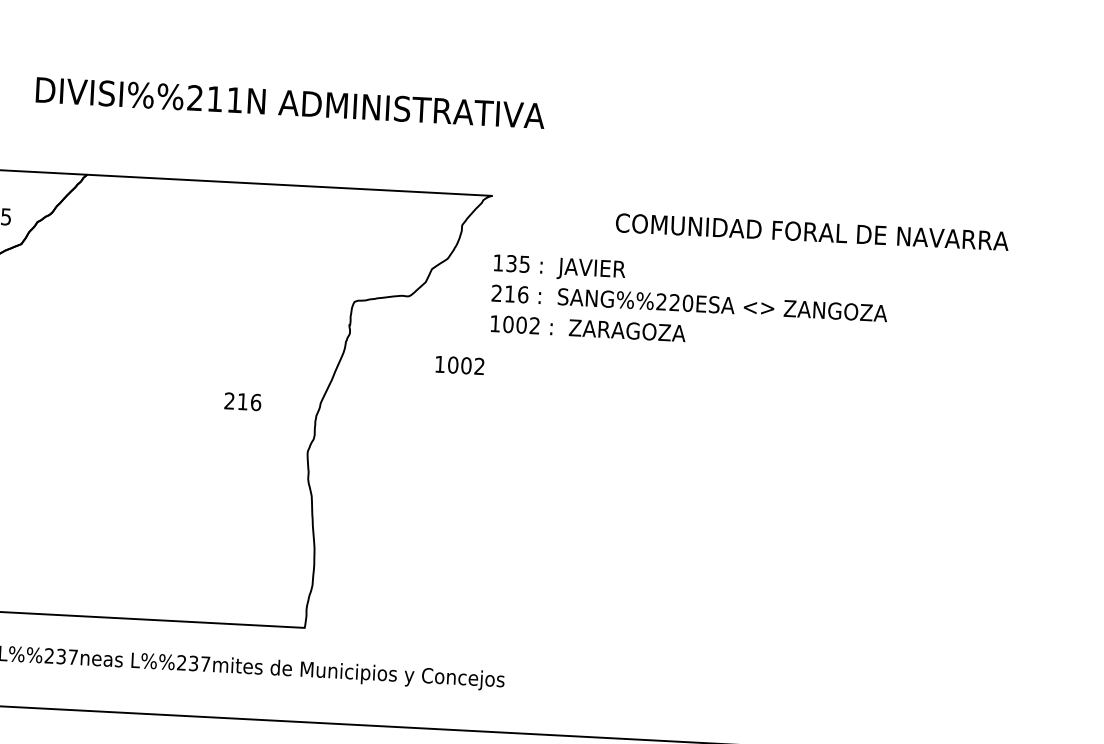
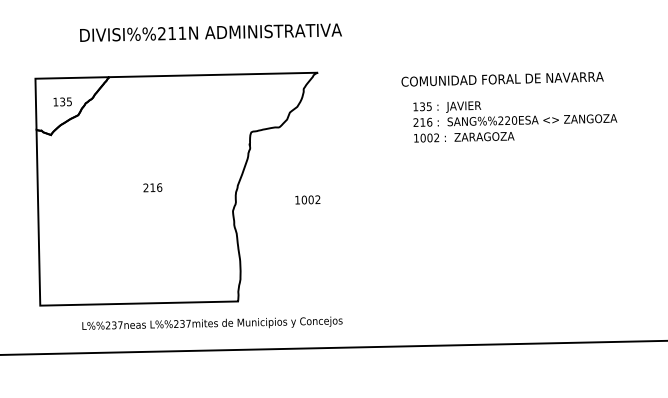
text: (812, 232) -> (502, 79), moved
text: (689, 305) -> (515, 121), moved
text: (459, 364) -> (307, 199), moved
text: (242, 401) -> (152, 187), moved

